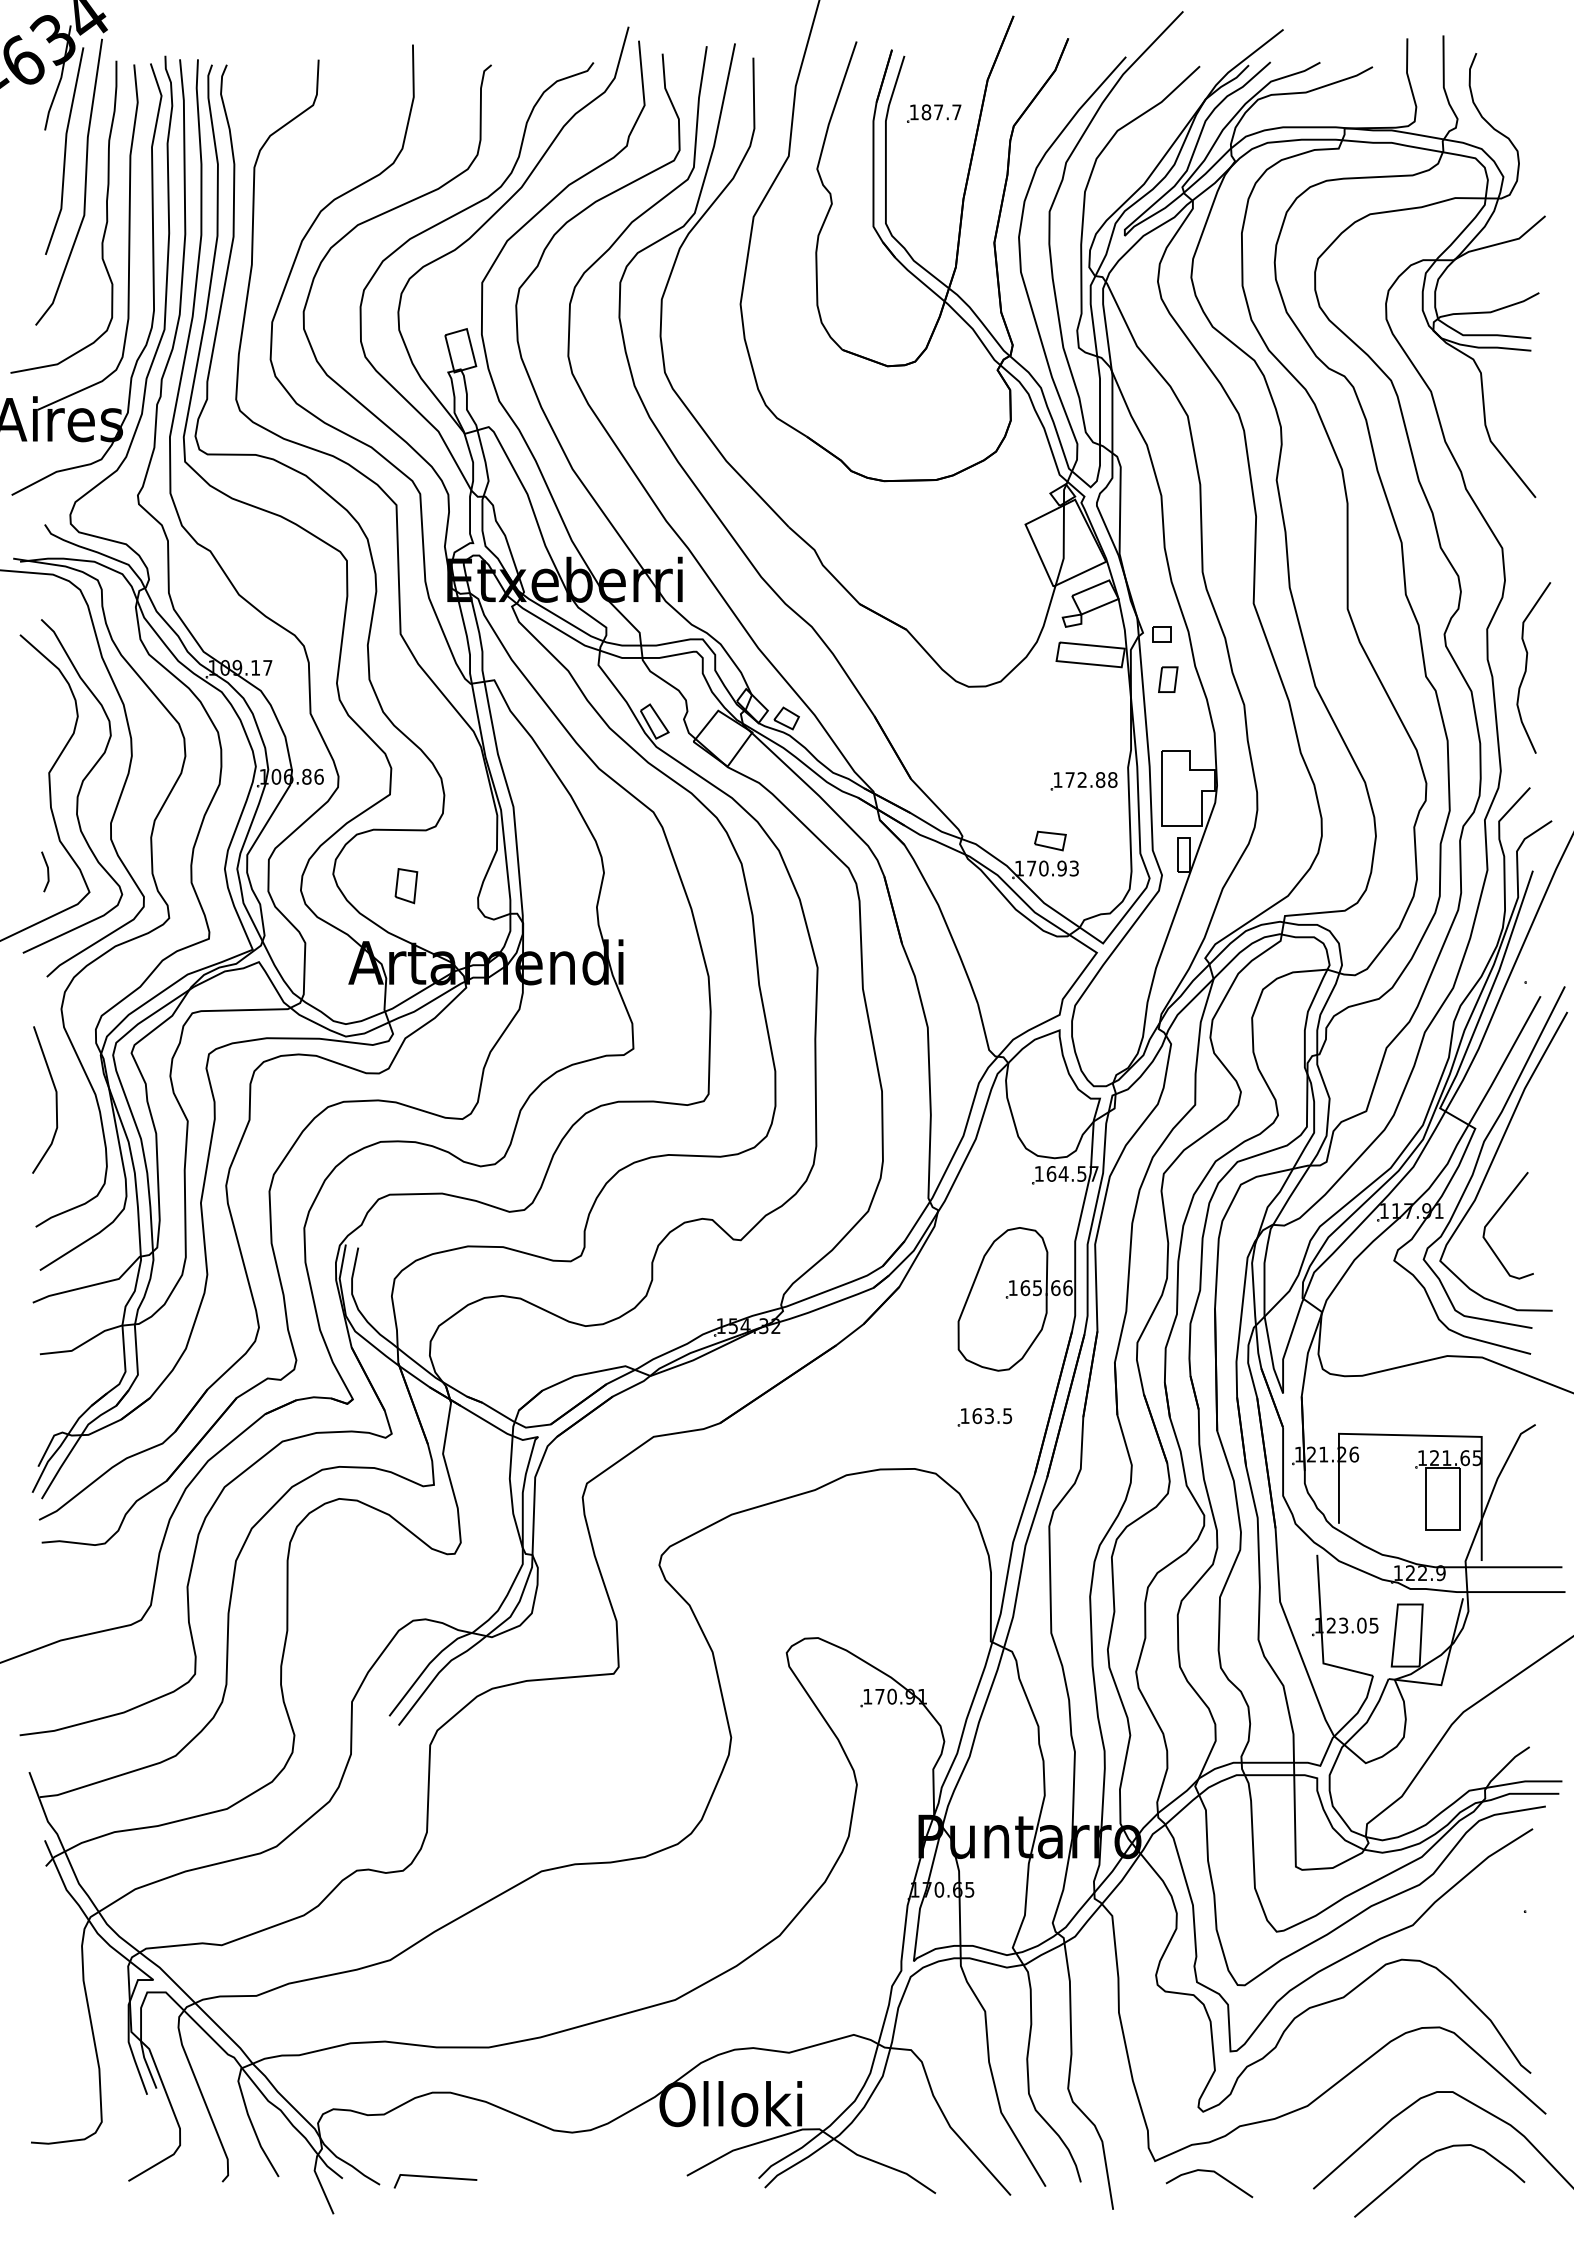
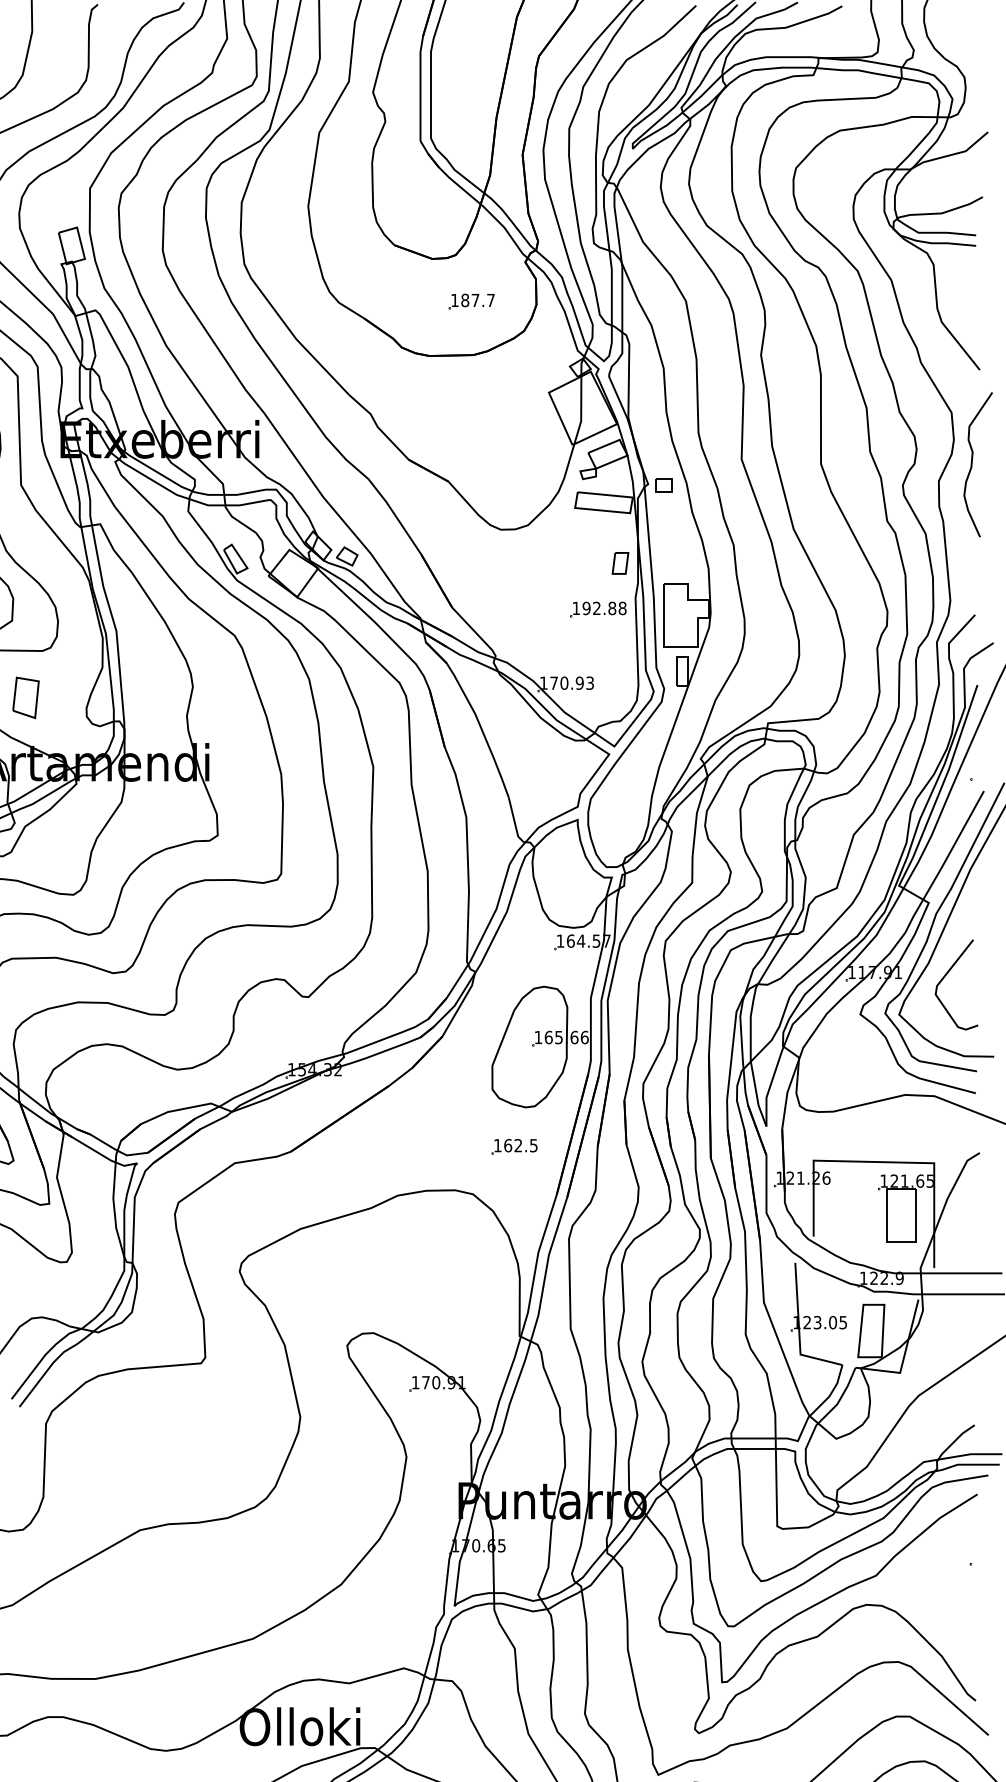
part: (934, 113) -> (472, 301), moved
curve: (1527, 665) -> (972, 462), moved
part: (1168, 679) -> (620, 563), moved
text: (1069, 779) -> (586, 608), 172.88 -> 192.88
part: (1050, 840) -> (570, 659), removed
part: (406, 886) -> (26, 698), size x1.4
text: (988, 1416) -> (517, 1146), 163.5 -> 162.5

